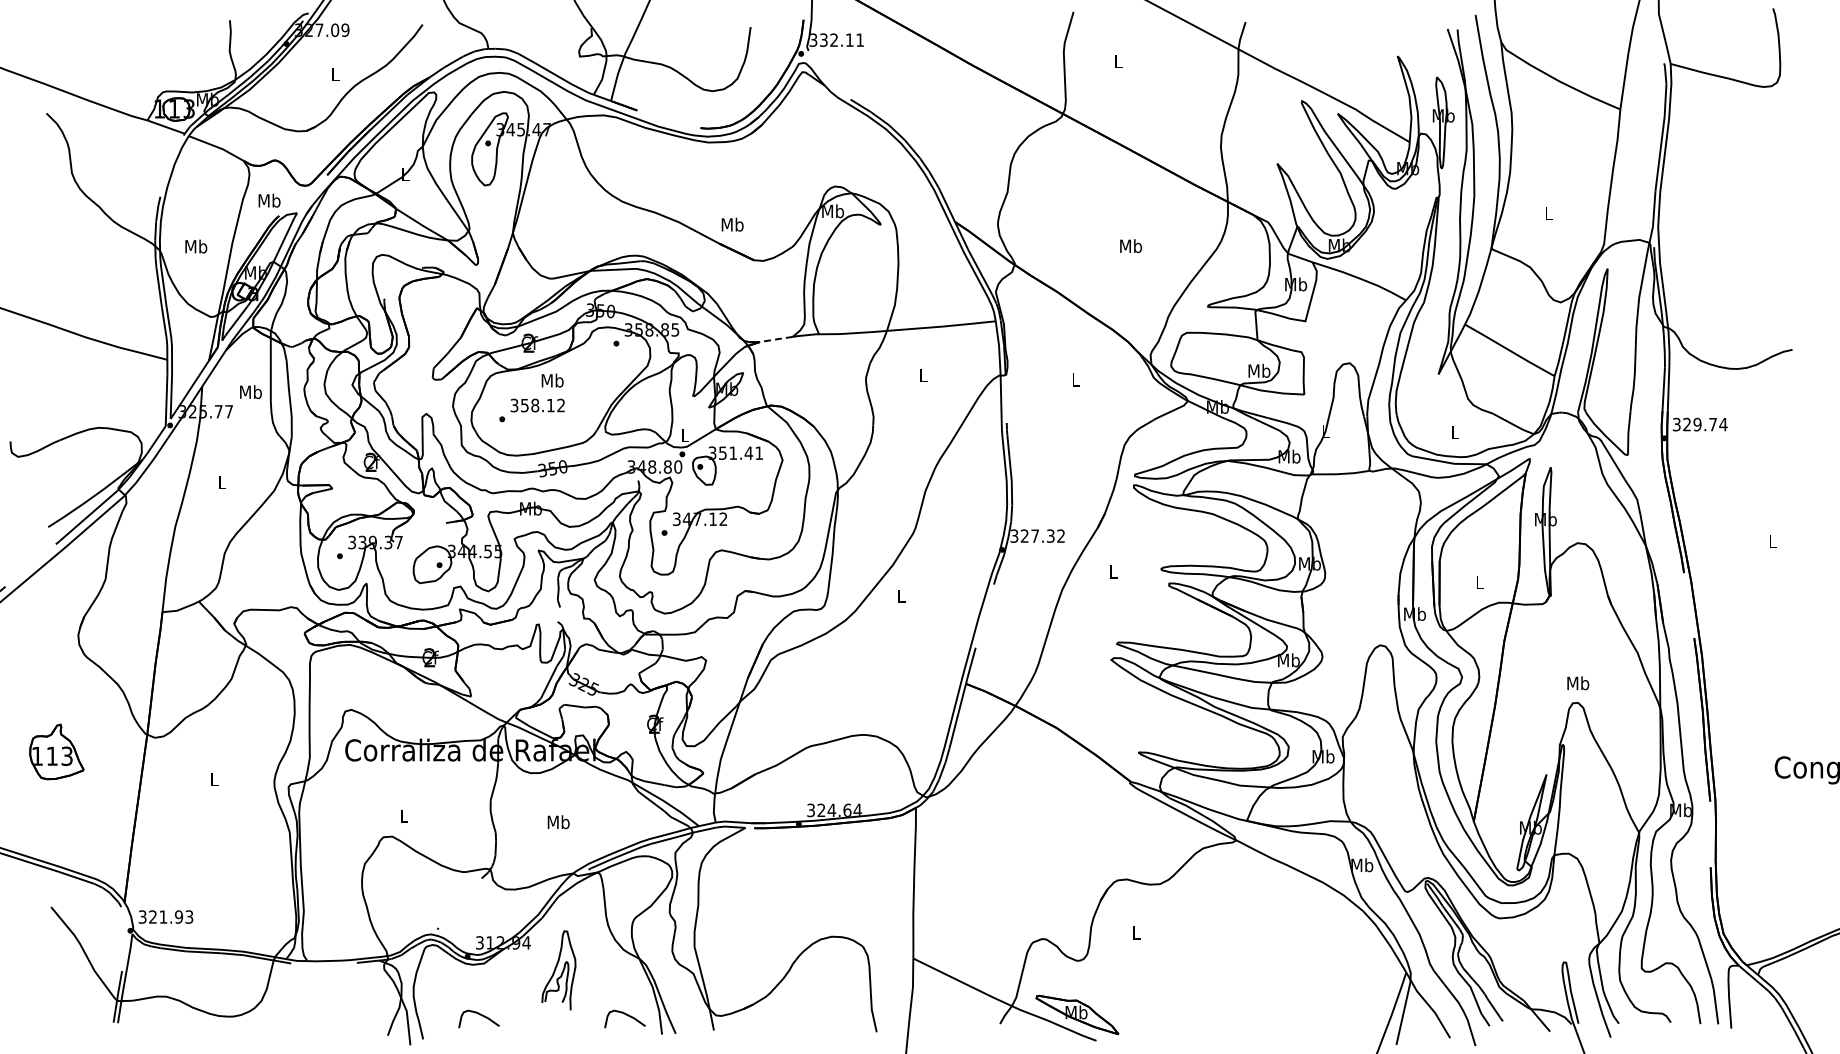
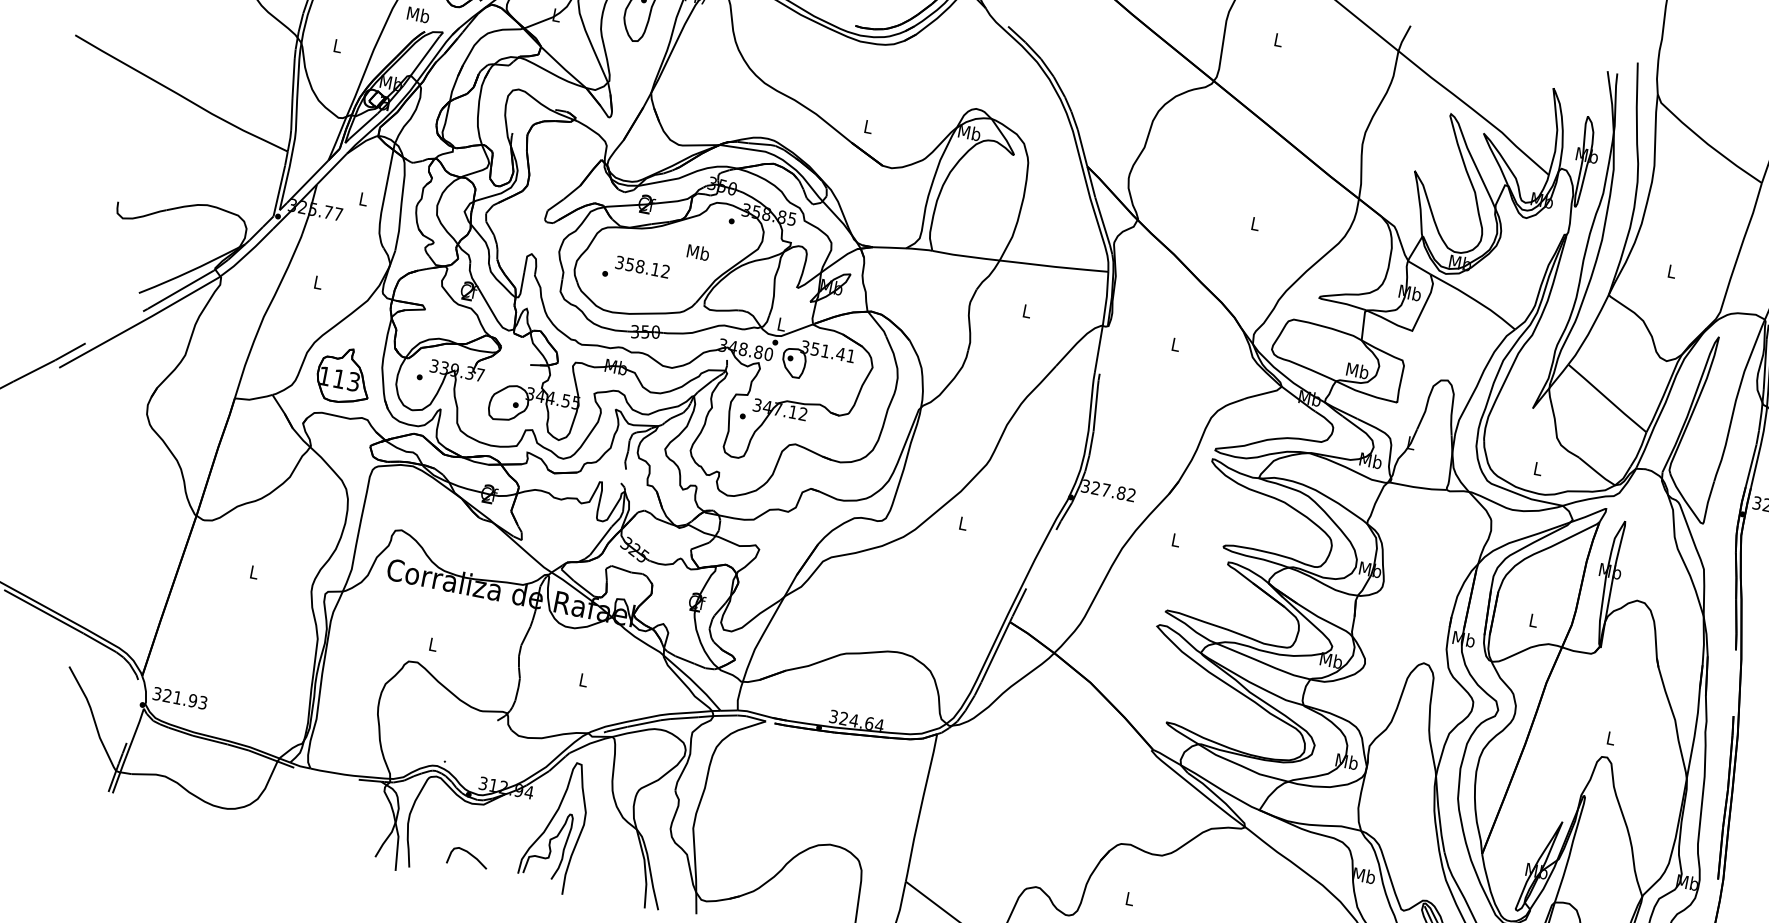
text: (732, 224) -> (868, 126), Mb -> L
text: (196, 246) -> (338, 45), Mb -> L
text: (1130, 246) -> (1254, 224), Mb -> L
line: (775, 339) -> (888, 247), dashed -> solid
text: (552, 380) -> (698, 252), moved
text: (250, 392) -> (363, 199), Mb -> L
text: (1050, 535) -> (1121, 492), 327.32 -> 327.82
text: (1578, 683) -> (1611, 738), Mb -> L
part: (56, 751) -> (344, 375), moved
text: (558, 822) -> (583, 680), Mb -> L
part: (558, 970) -> (555, 825), size x1.67
curve: (626, 1015) -> (613, 882), removed

